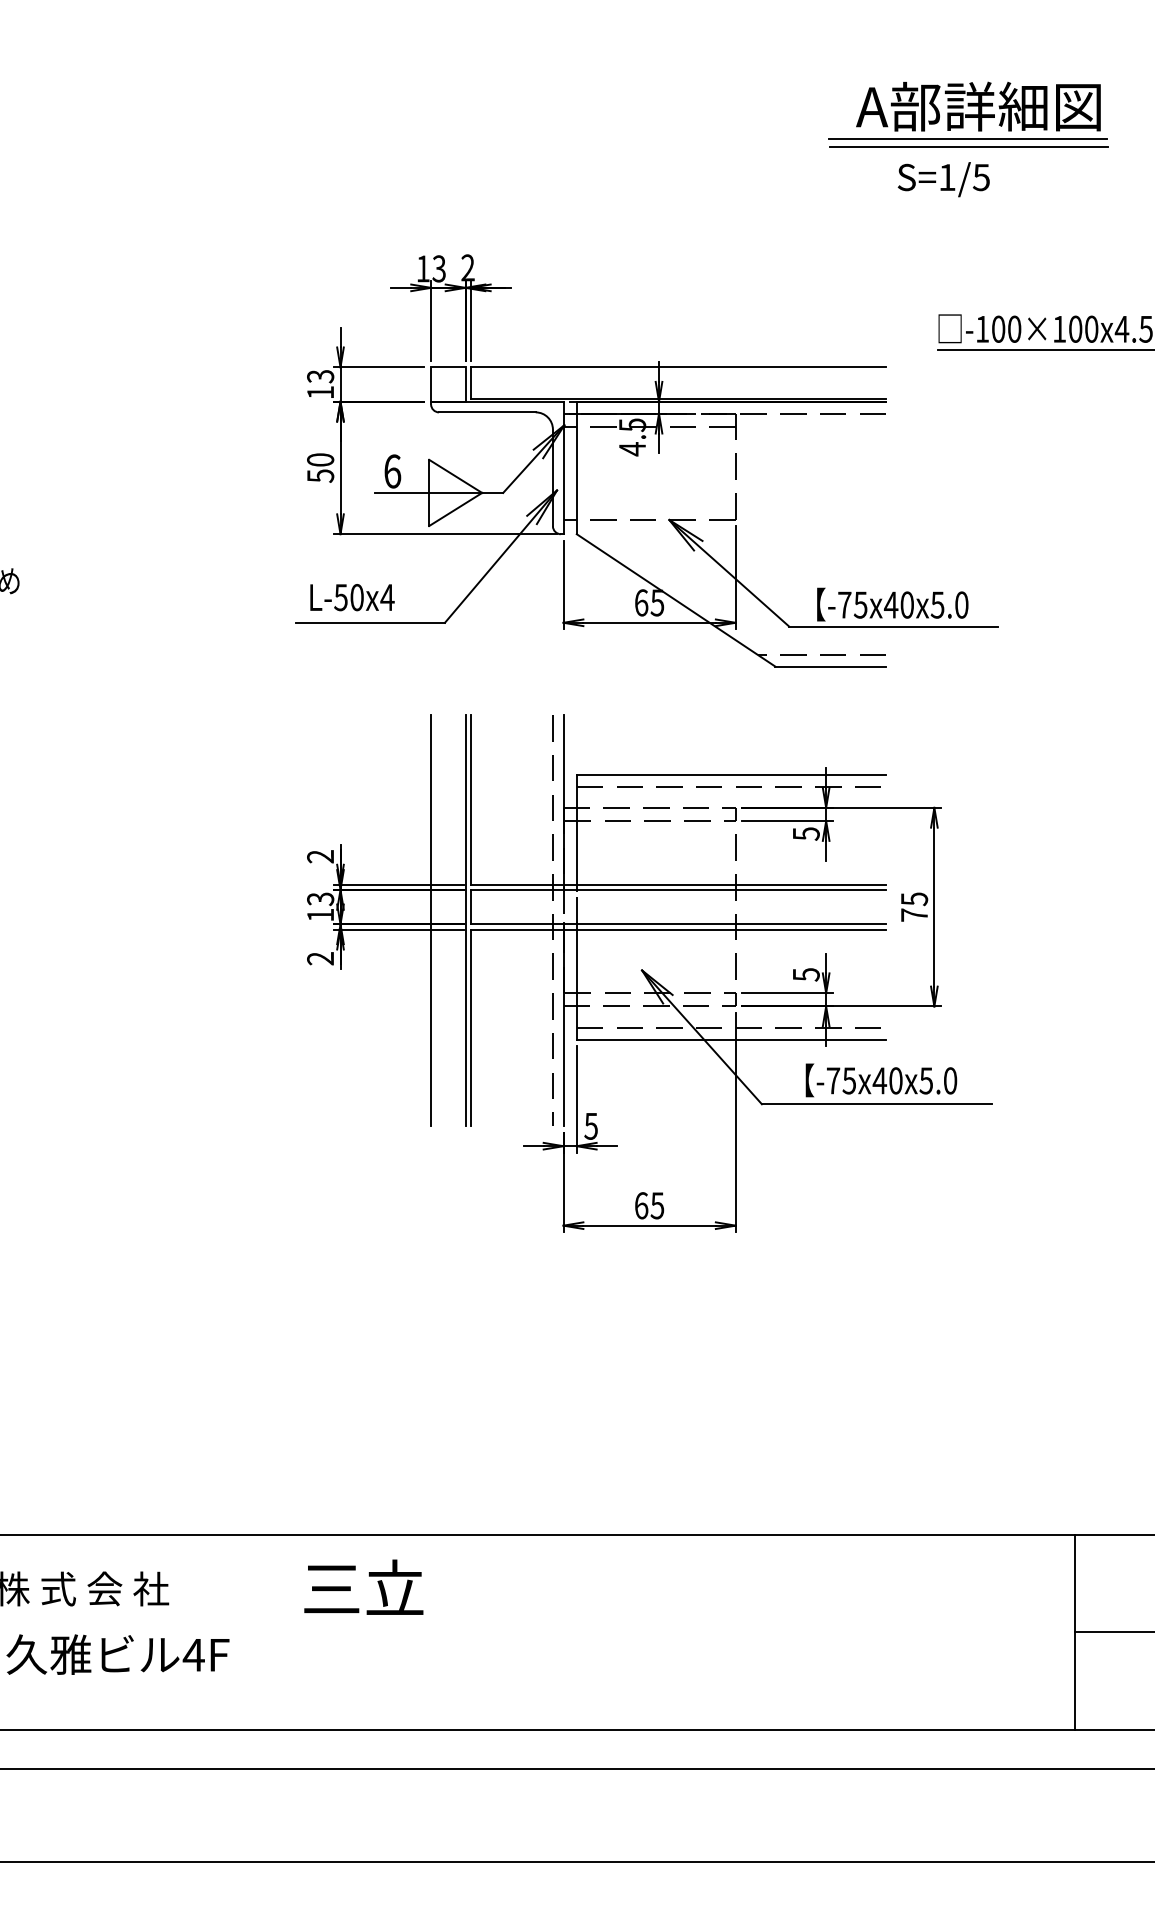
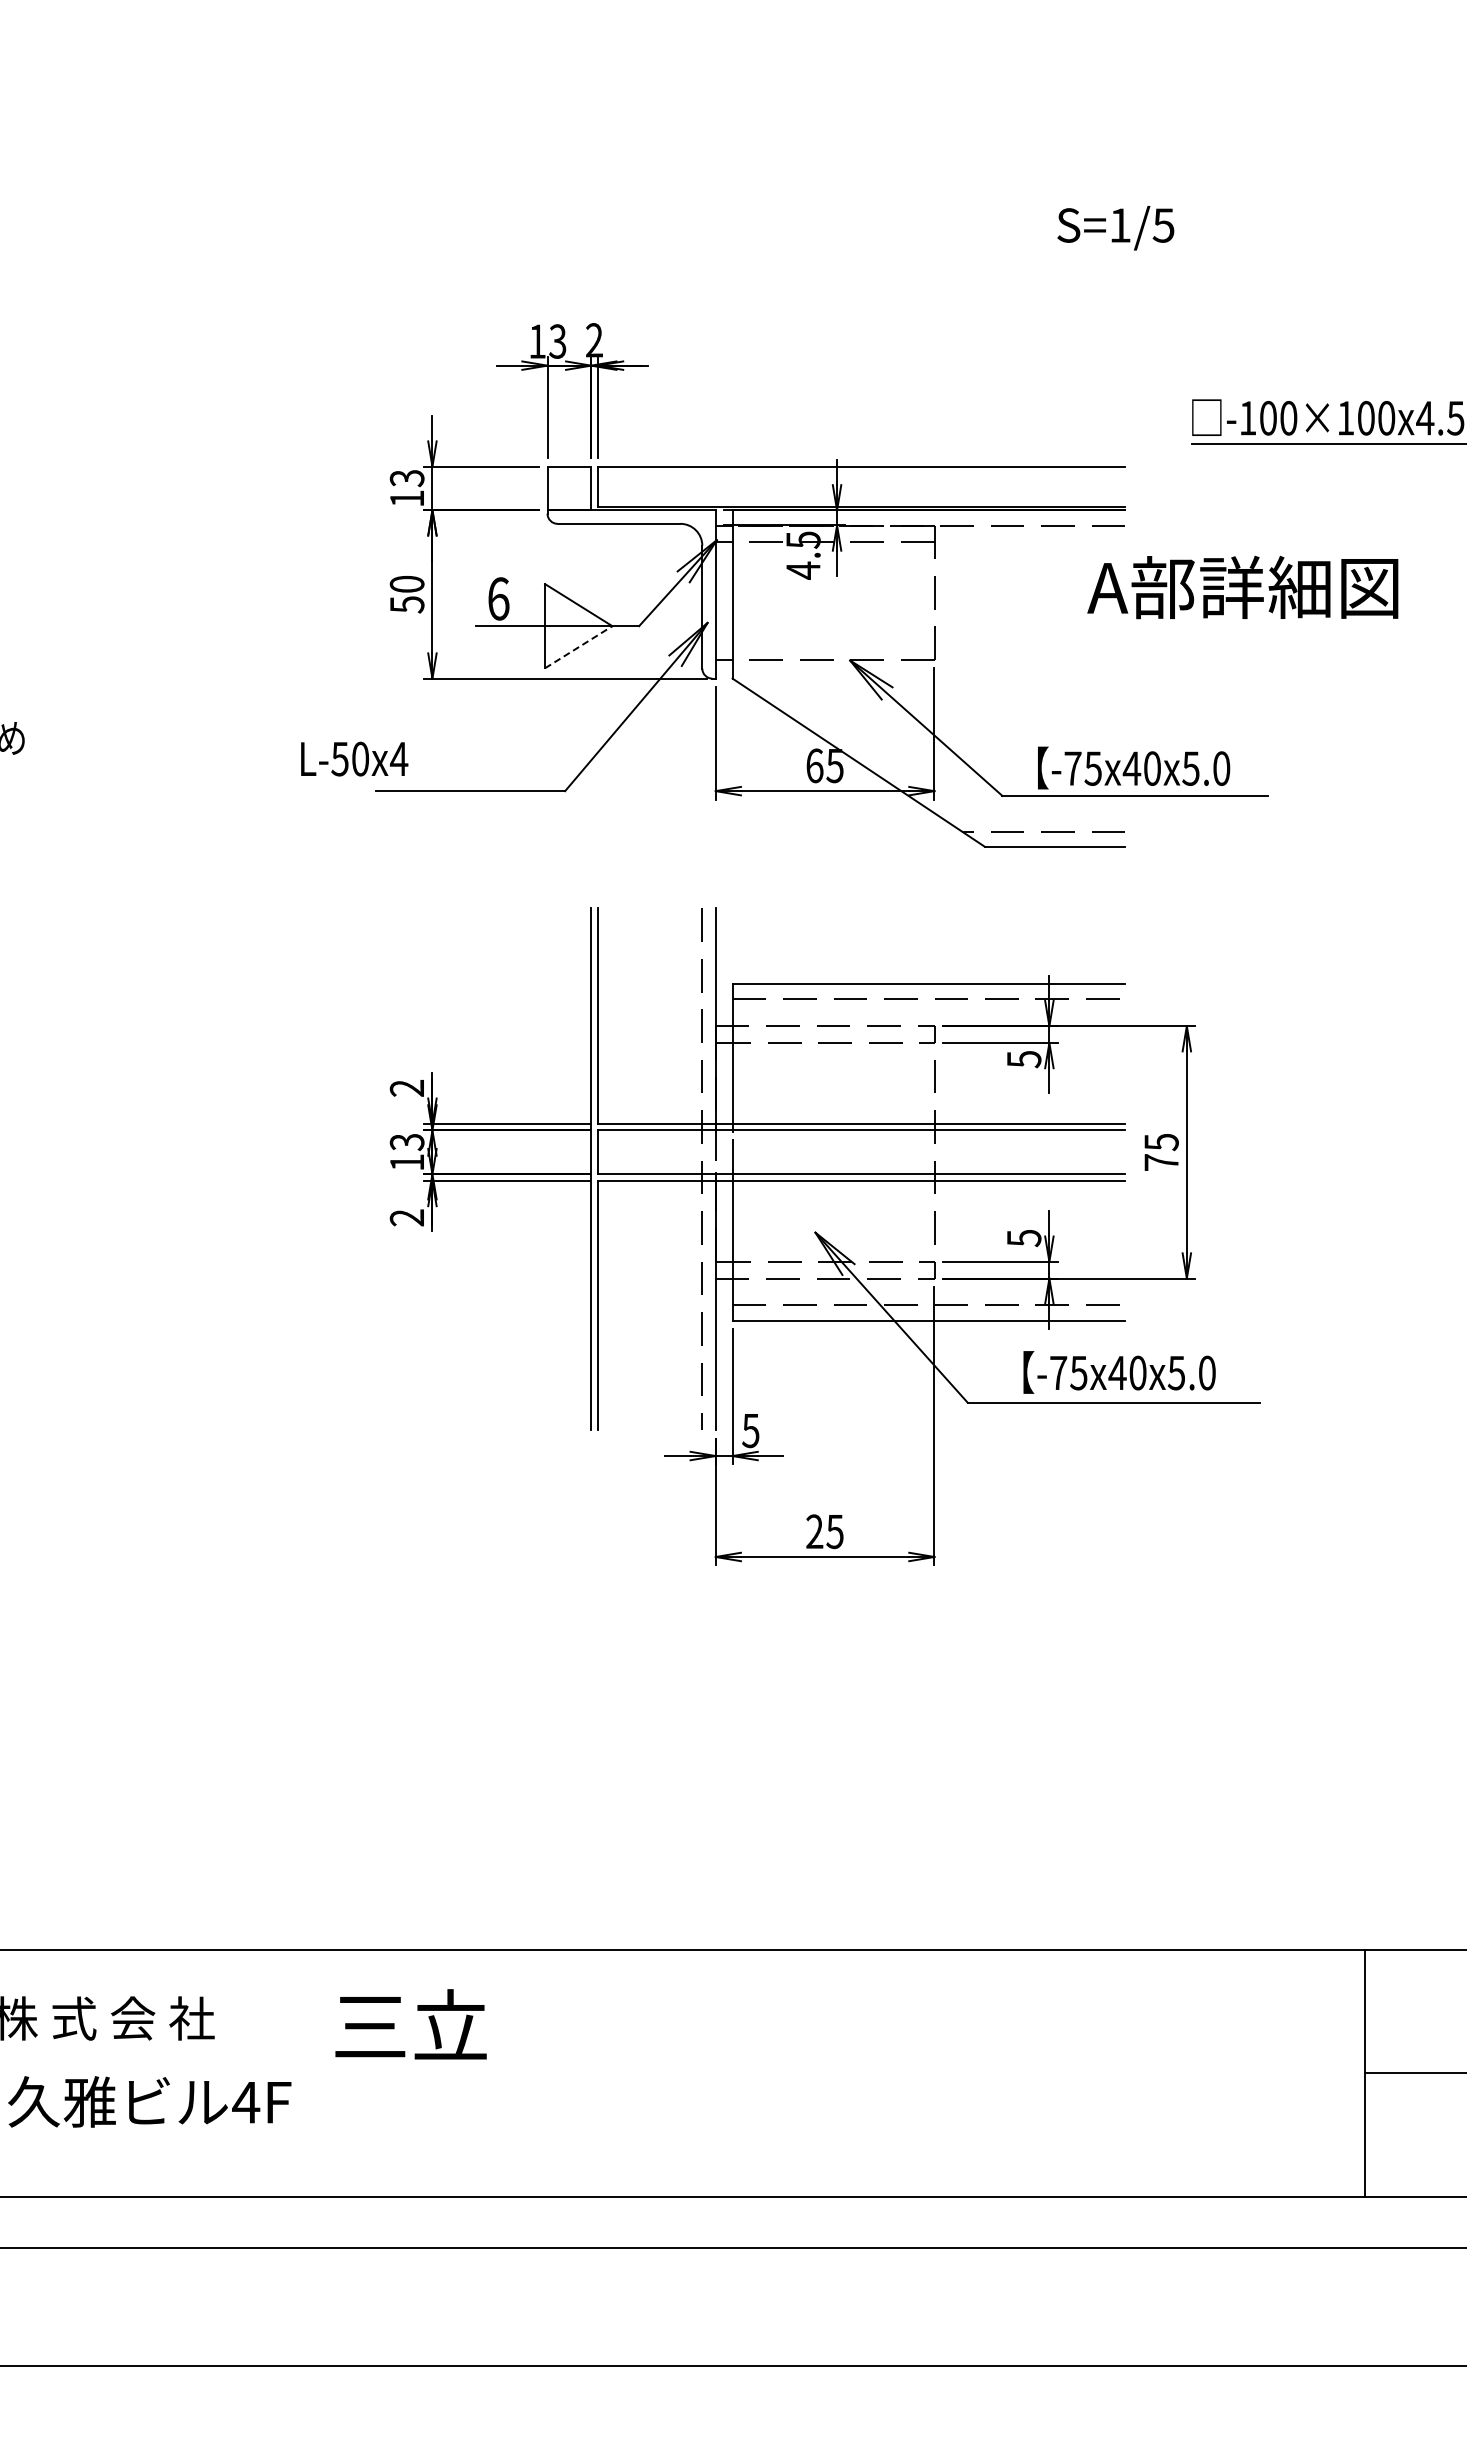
text: (978, 106) -> (1242, 587), moved
line: (967, 138) -> (1229, 176), removed
line: (968, 147) -> (1230, 187), removed
text: (943, 179) -> (1115, 228), moved
line: (455, 509) -> (578, 647), solid -> dashed
text: (352, 597) -> (354, 758), moved
line: (431, 920) -> (547, 1169), removed
text: (641, 1205) -> (814, 1531), 65 -> 25
text: (363, 1587) -> (410, 2024), moved

